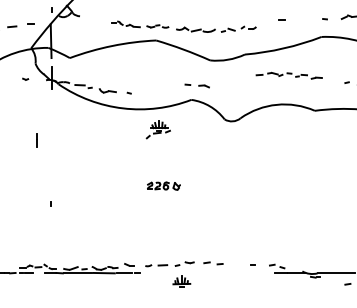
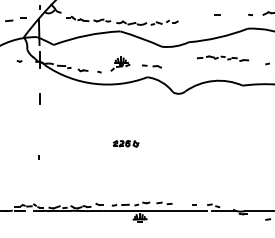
part: (183, 26) -> (122, 20), moved
part: (107, 90) -> (82, 69), size x0.71
part: (157, 129) -> (119, 63), moved
line: (36, 140) -> (39, 98), moved
line: (206, 273) -> (159, 211), added

